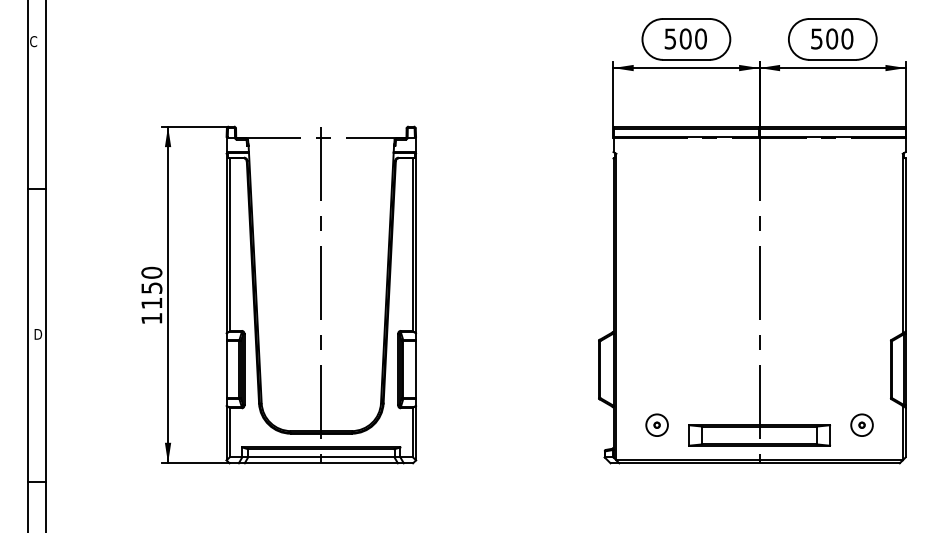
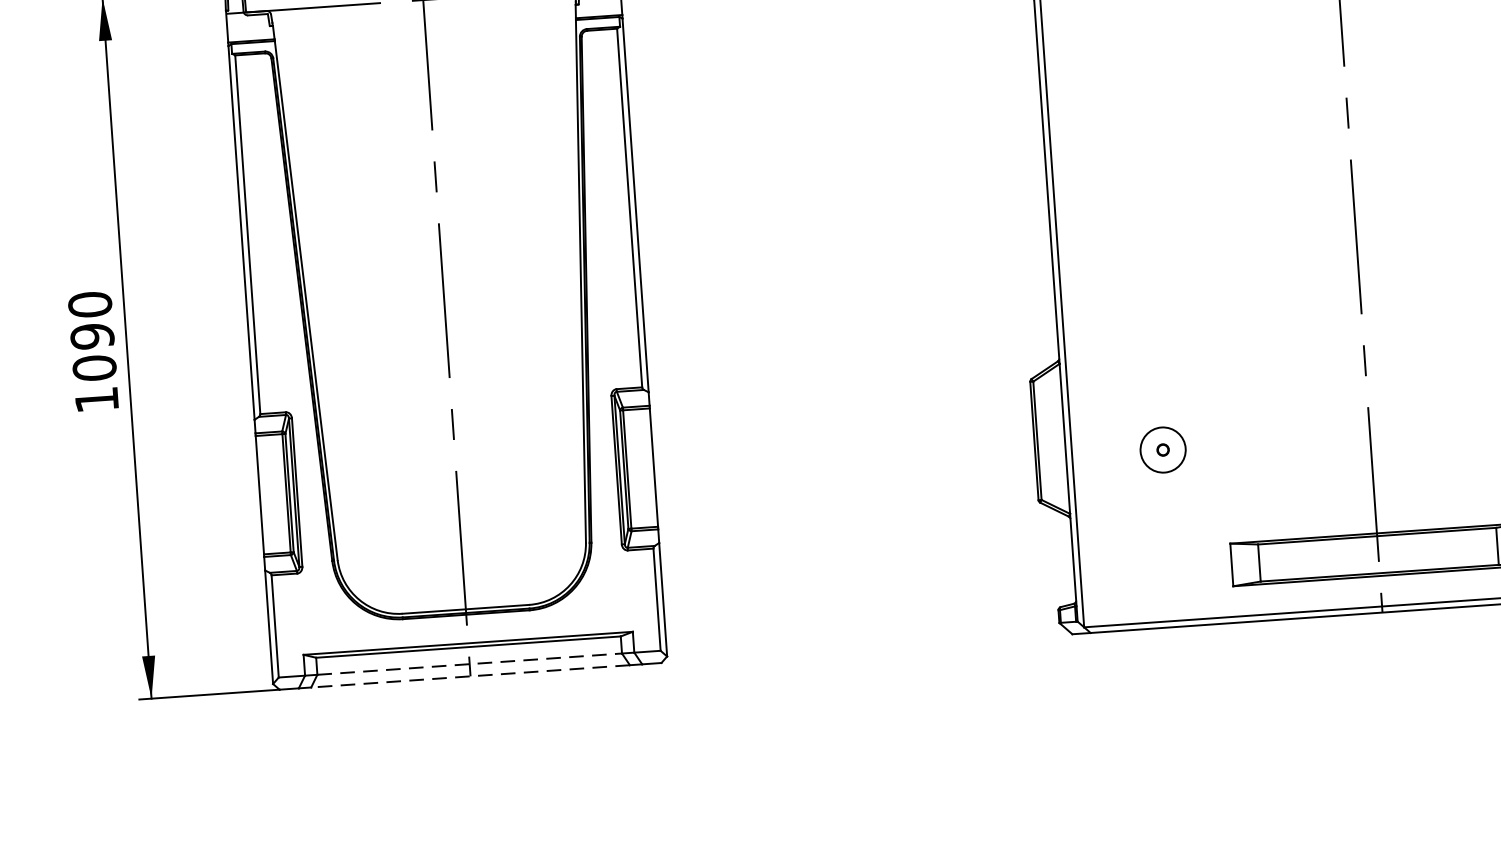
text: (151, 295) -> (92, 351), 1150 -> 1090
part: (656, 424) -> (1161, 448), moved
line: (321, 457) -> (470, 664), solid -> dashed
line: (321, 463) -> (470, 676), solid -> dashed

